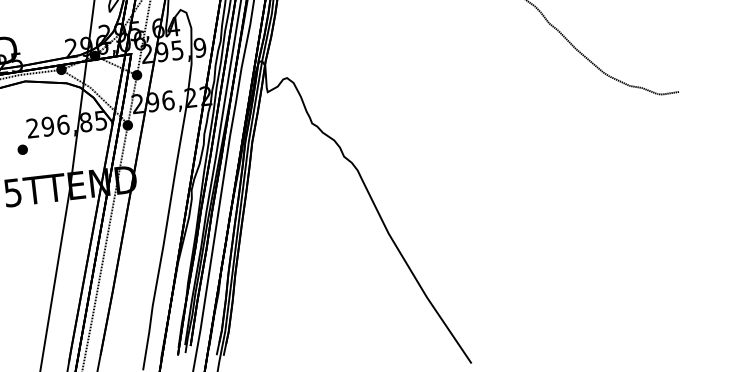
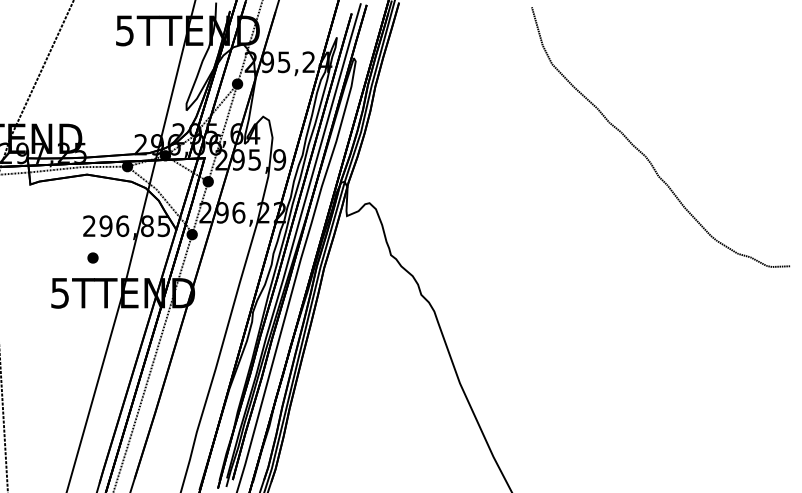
part: (22, 149) -> (92, 257), moved

